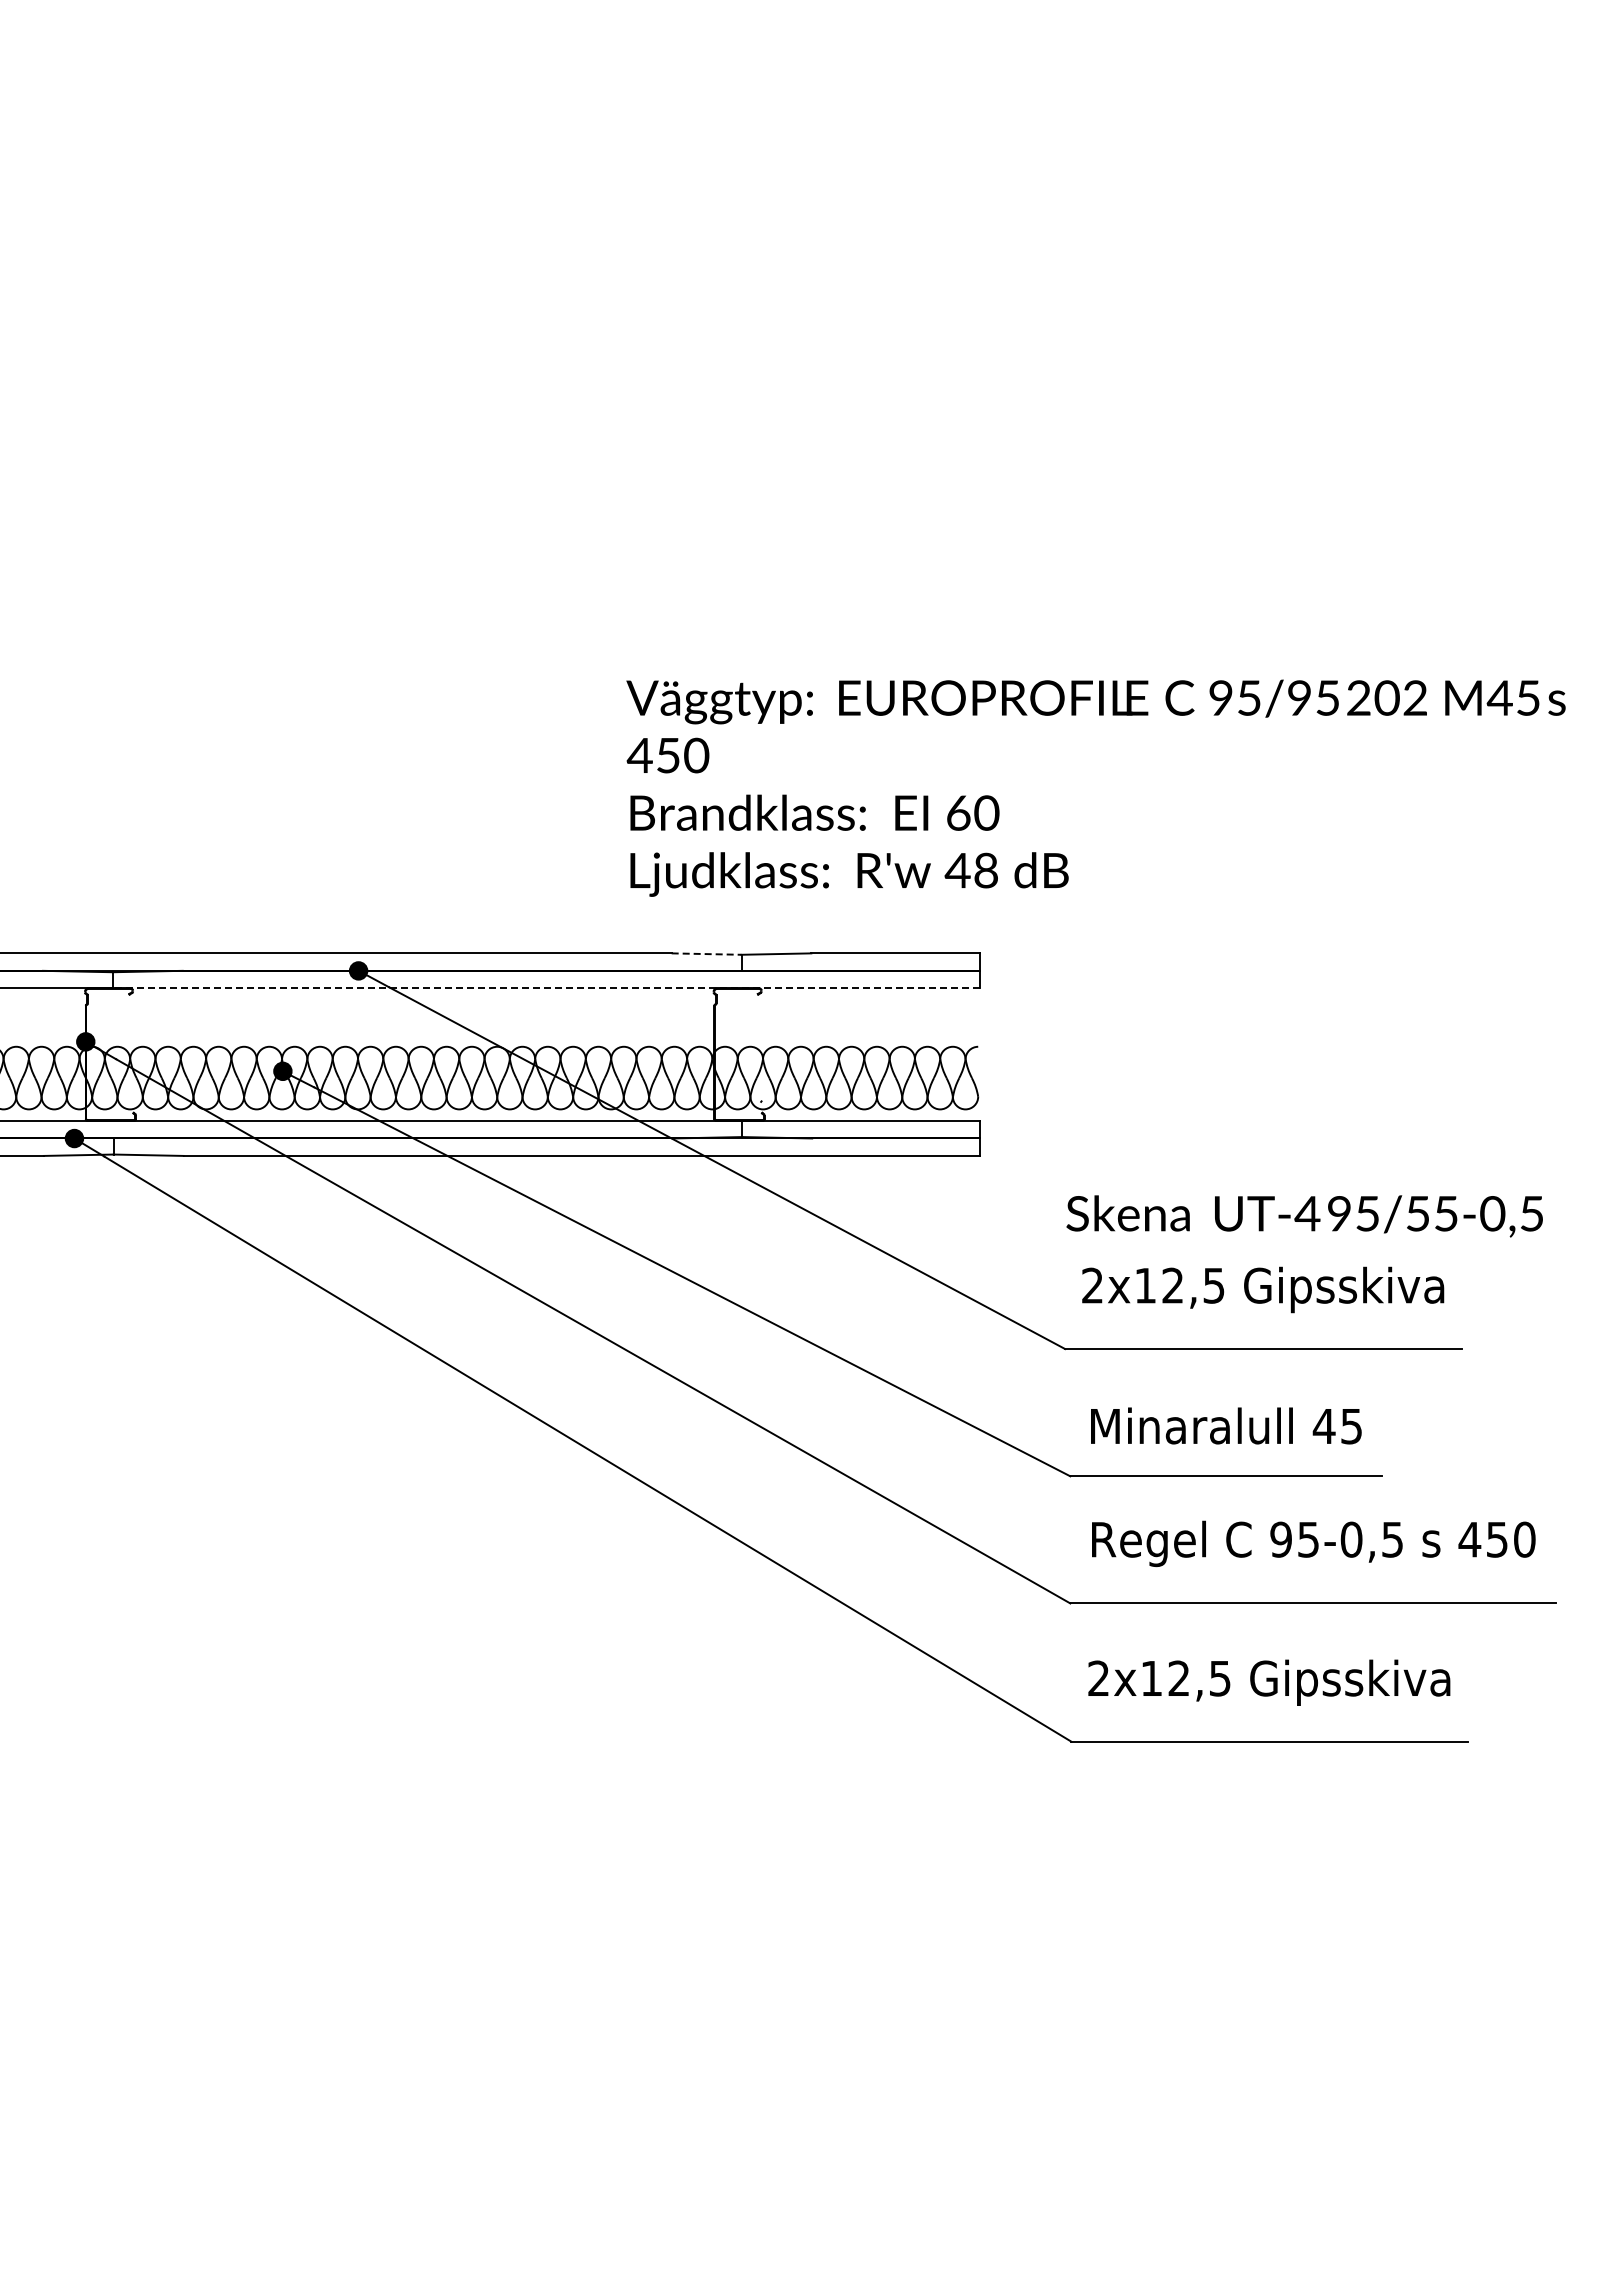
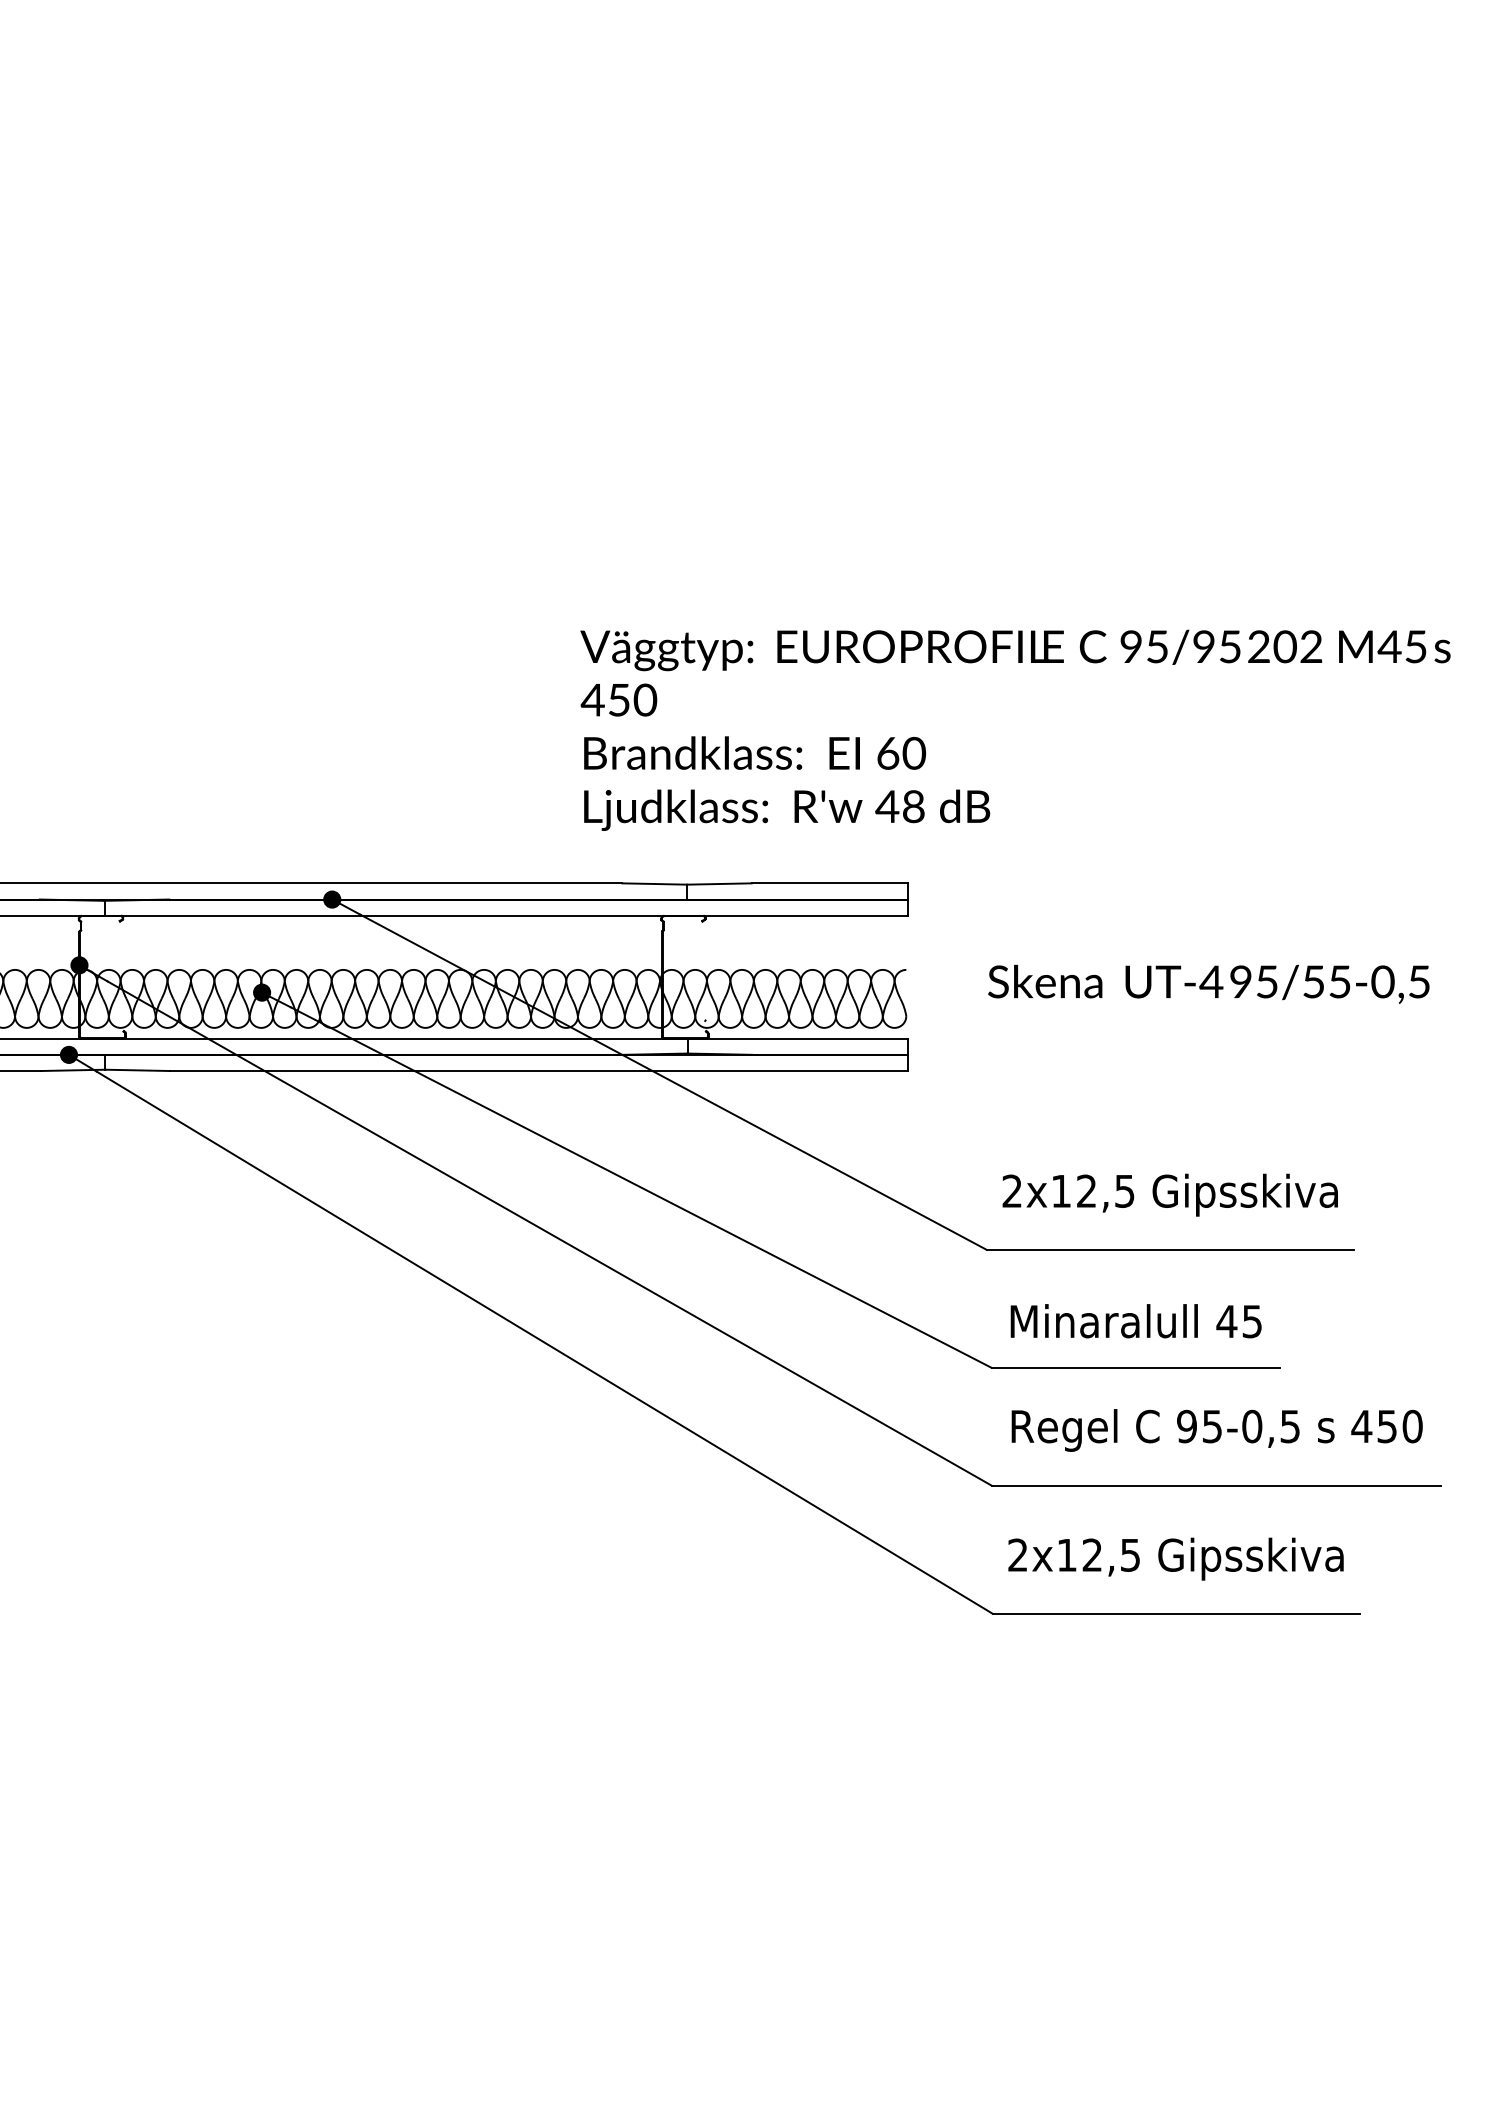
line: (706, 954) -> (654, 884), dashed -> solid
line: (545, 988) -> (505, 915), dashed -> solid
text: (1304, 1216) -> (1208, 984), moved

